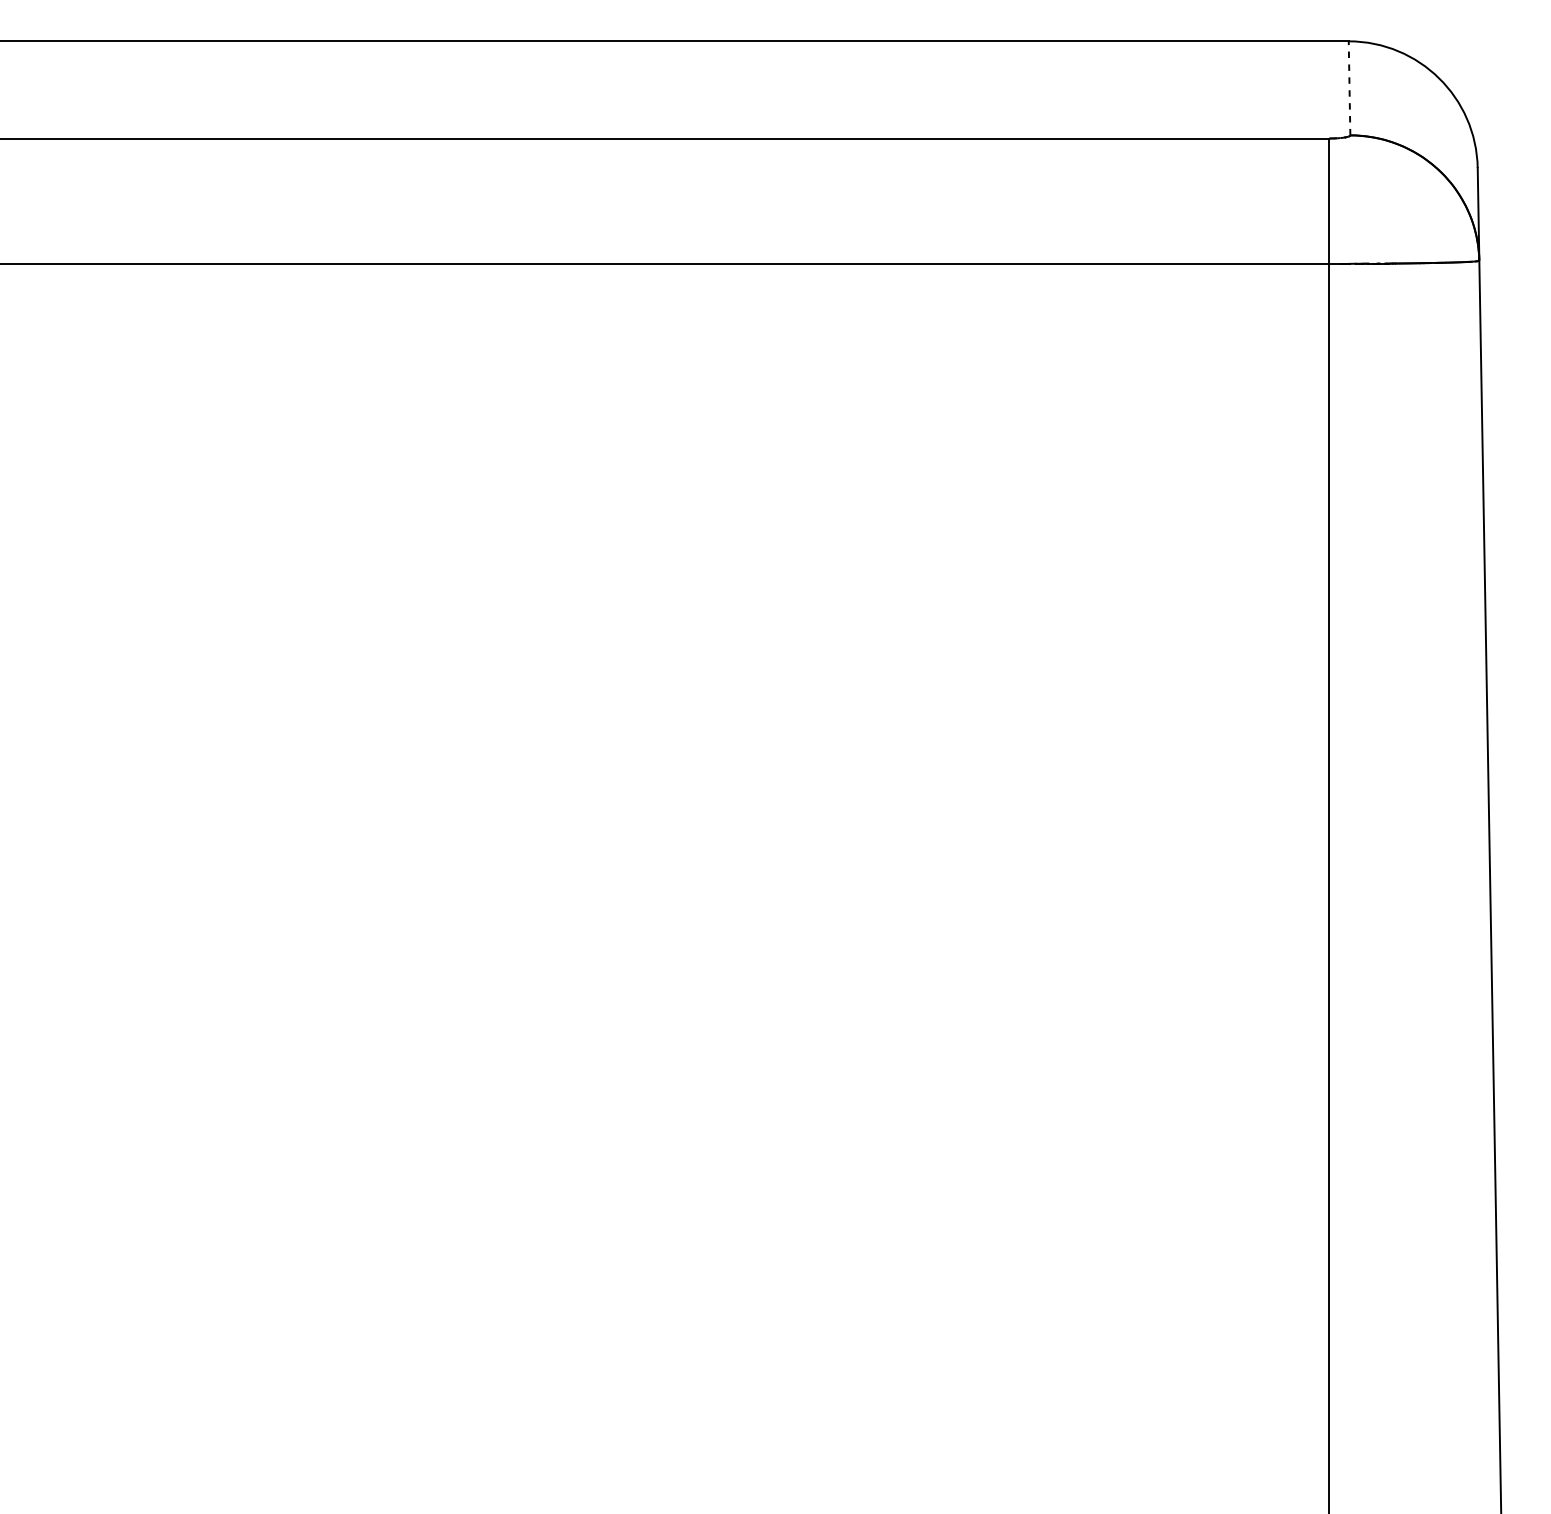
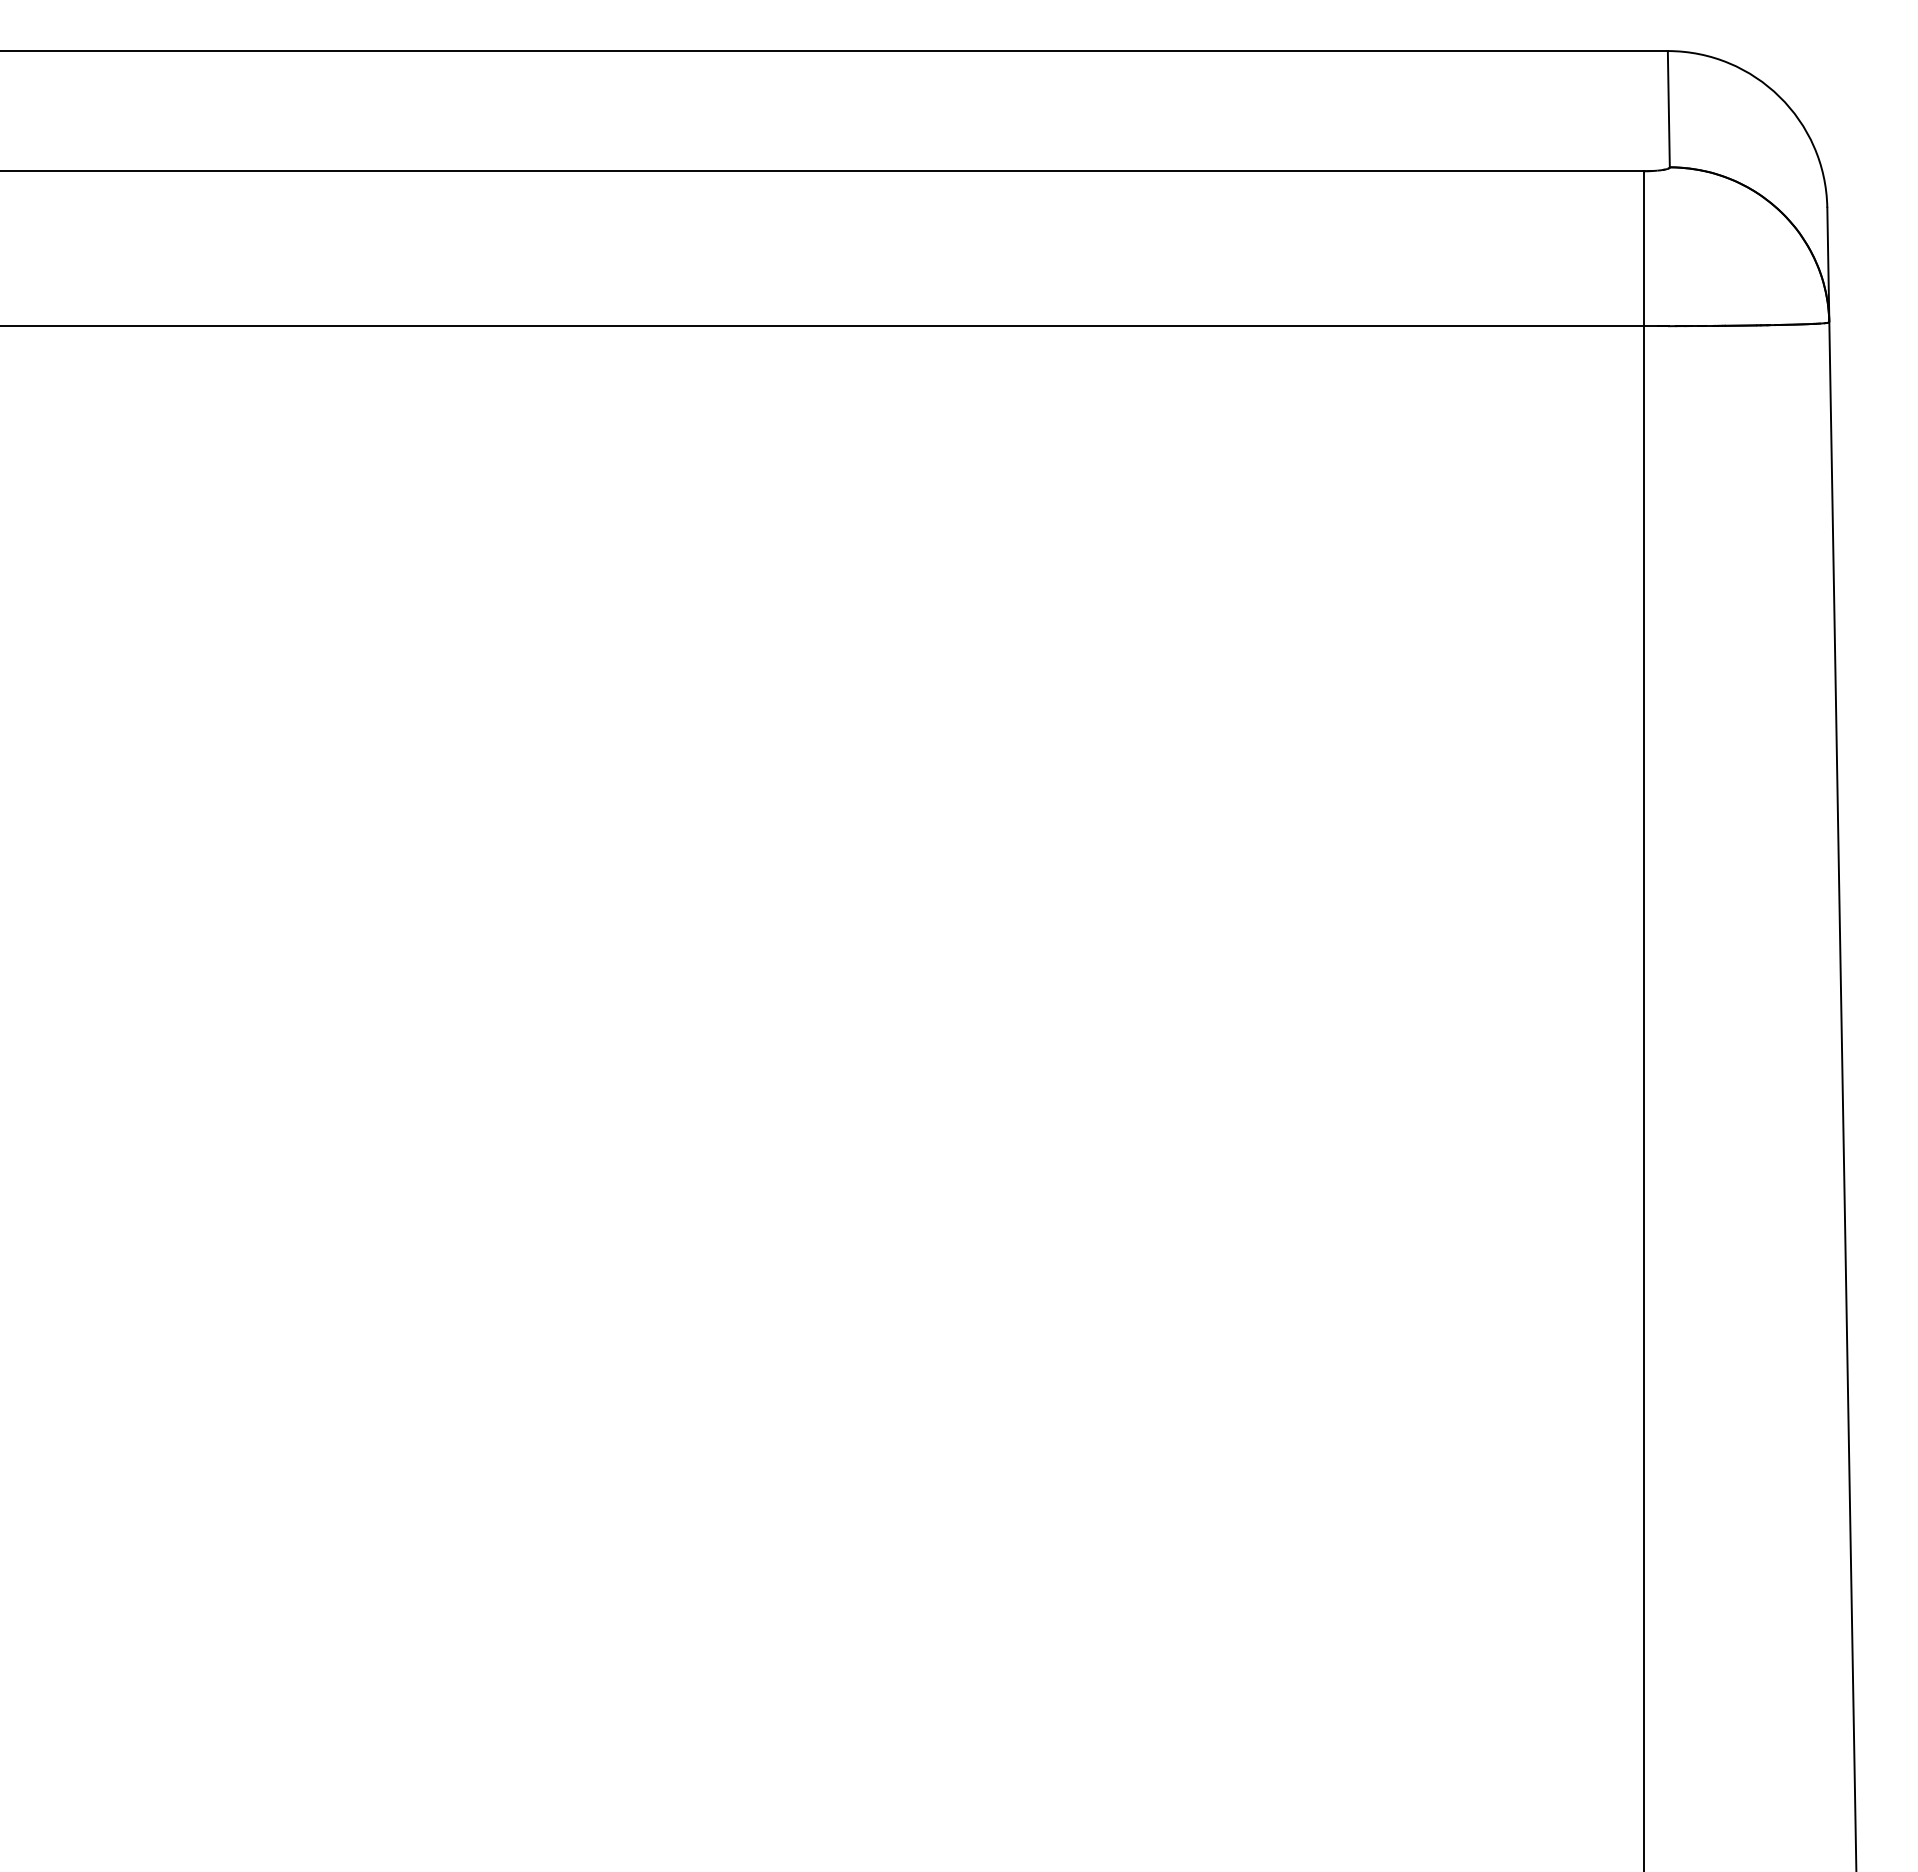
line: (1349, 87) -> (1668, 108), dashed -> solid

